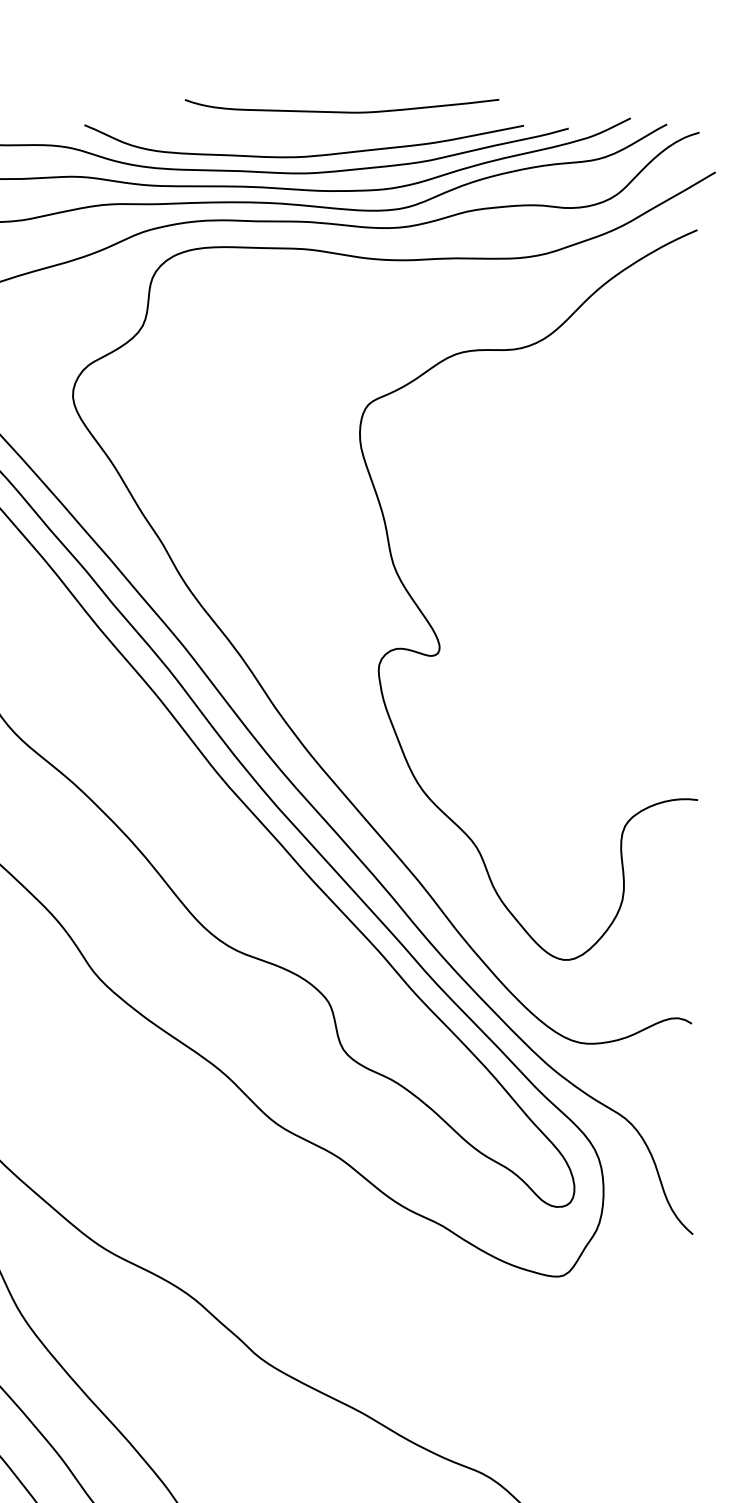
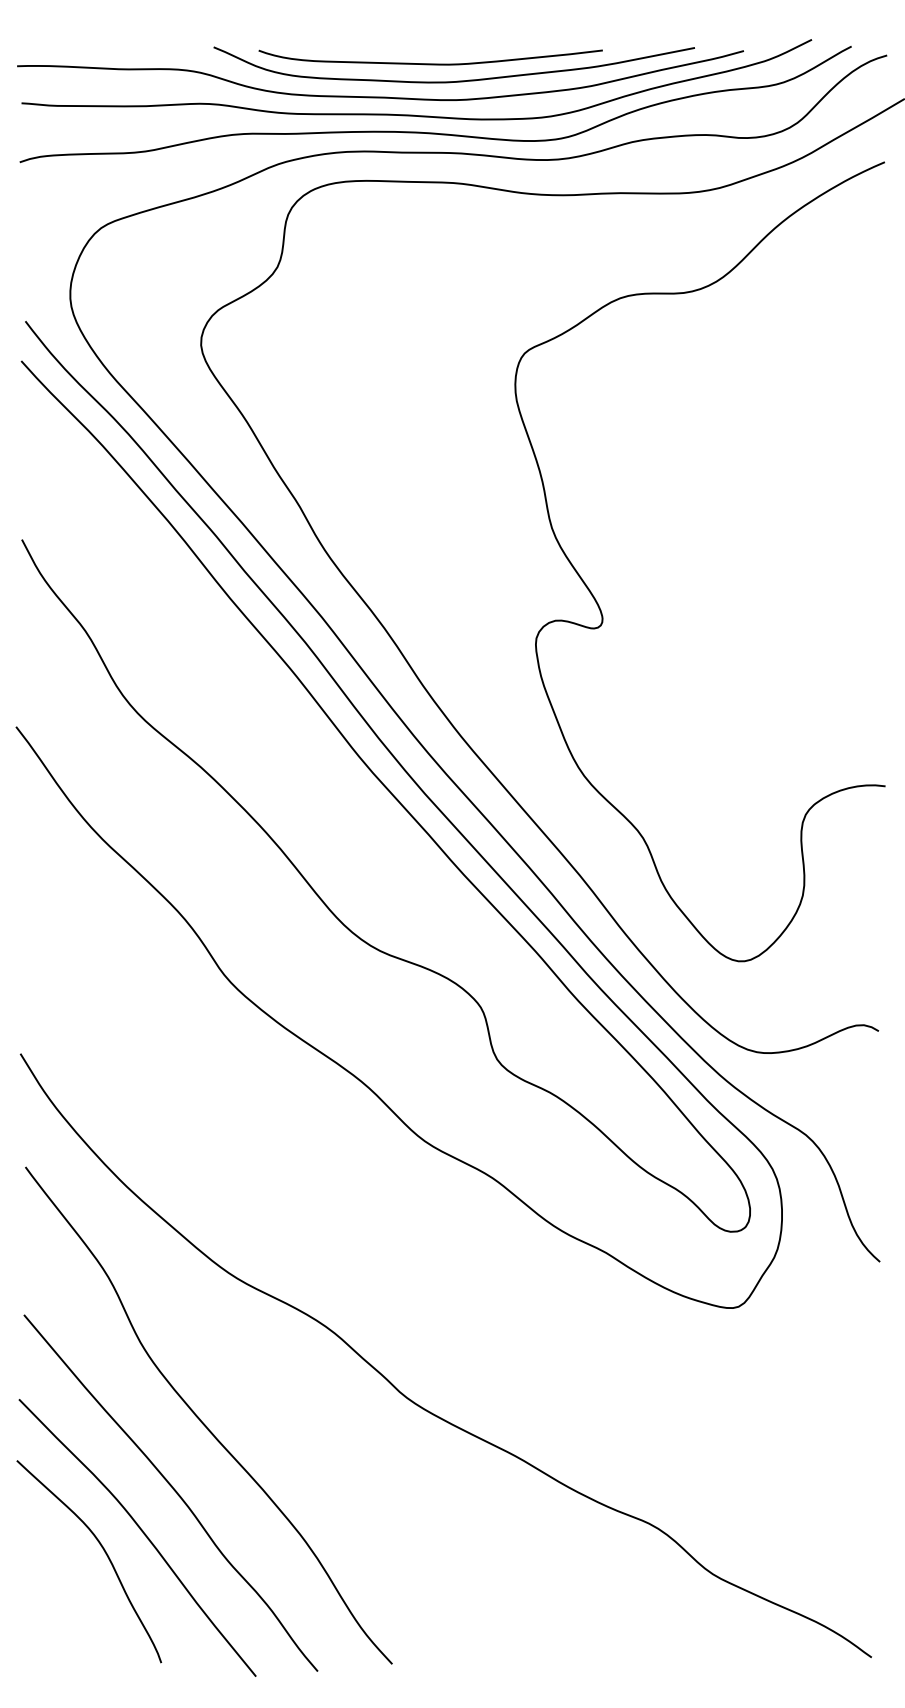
curve: (341, 111) -> (430, 63), moved

